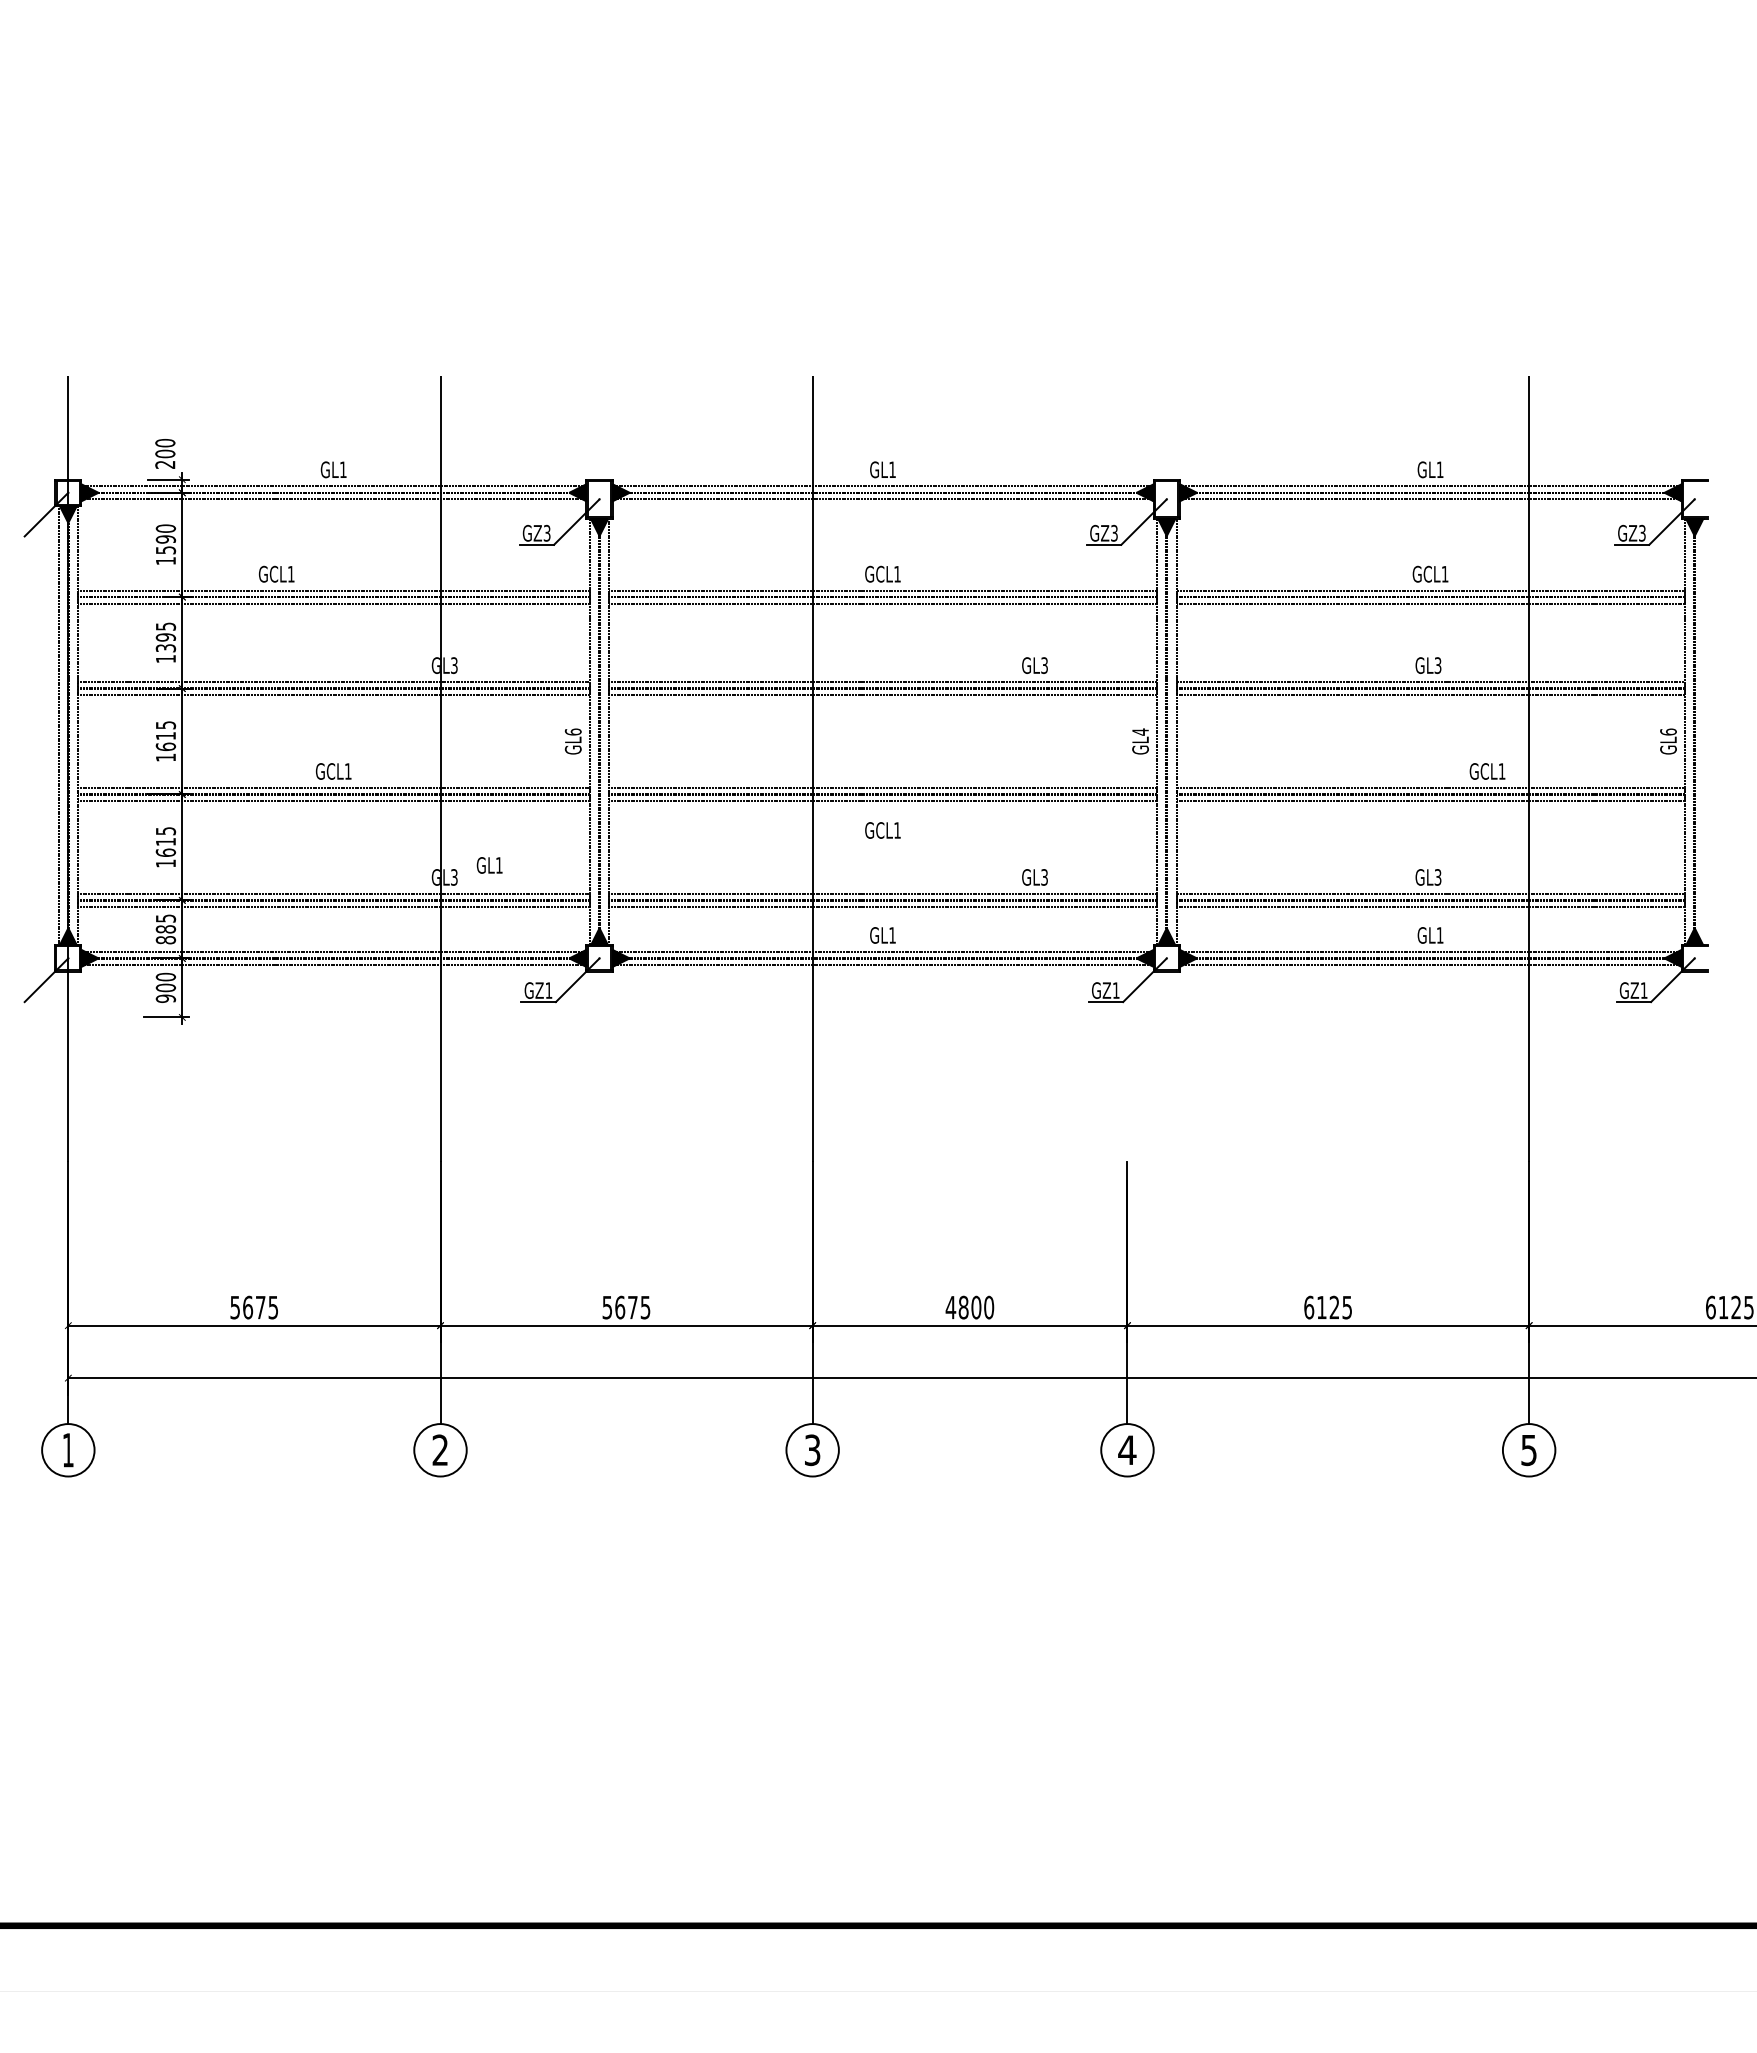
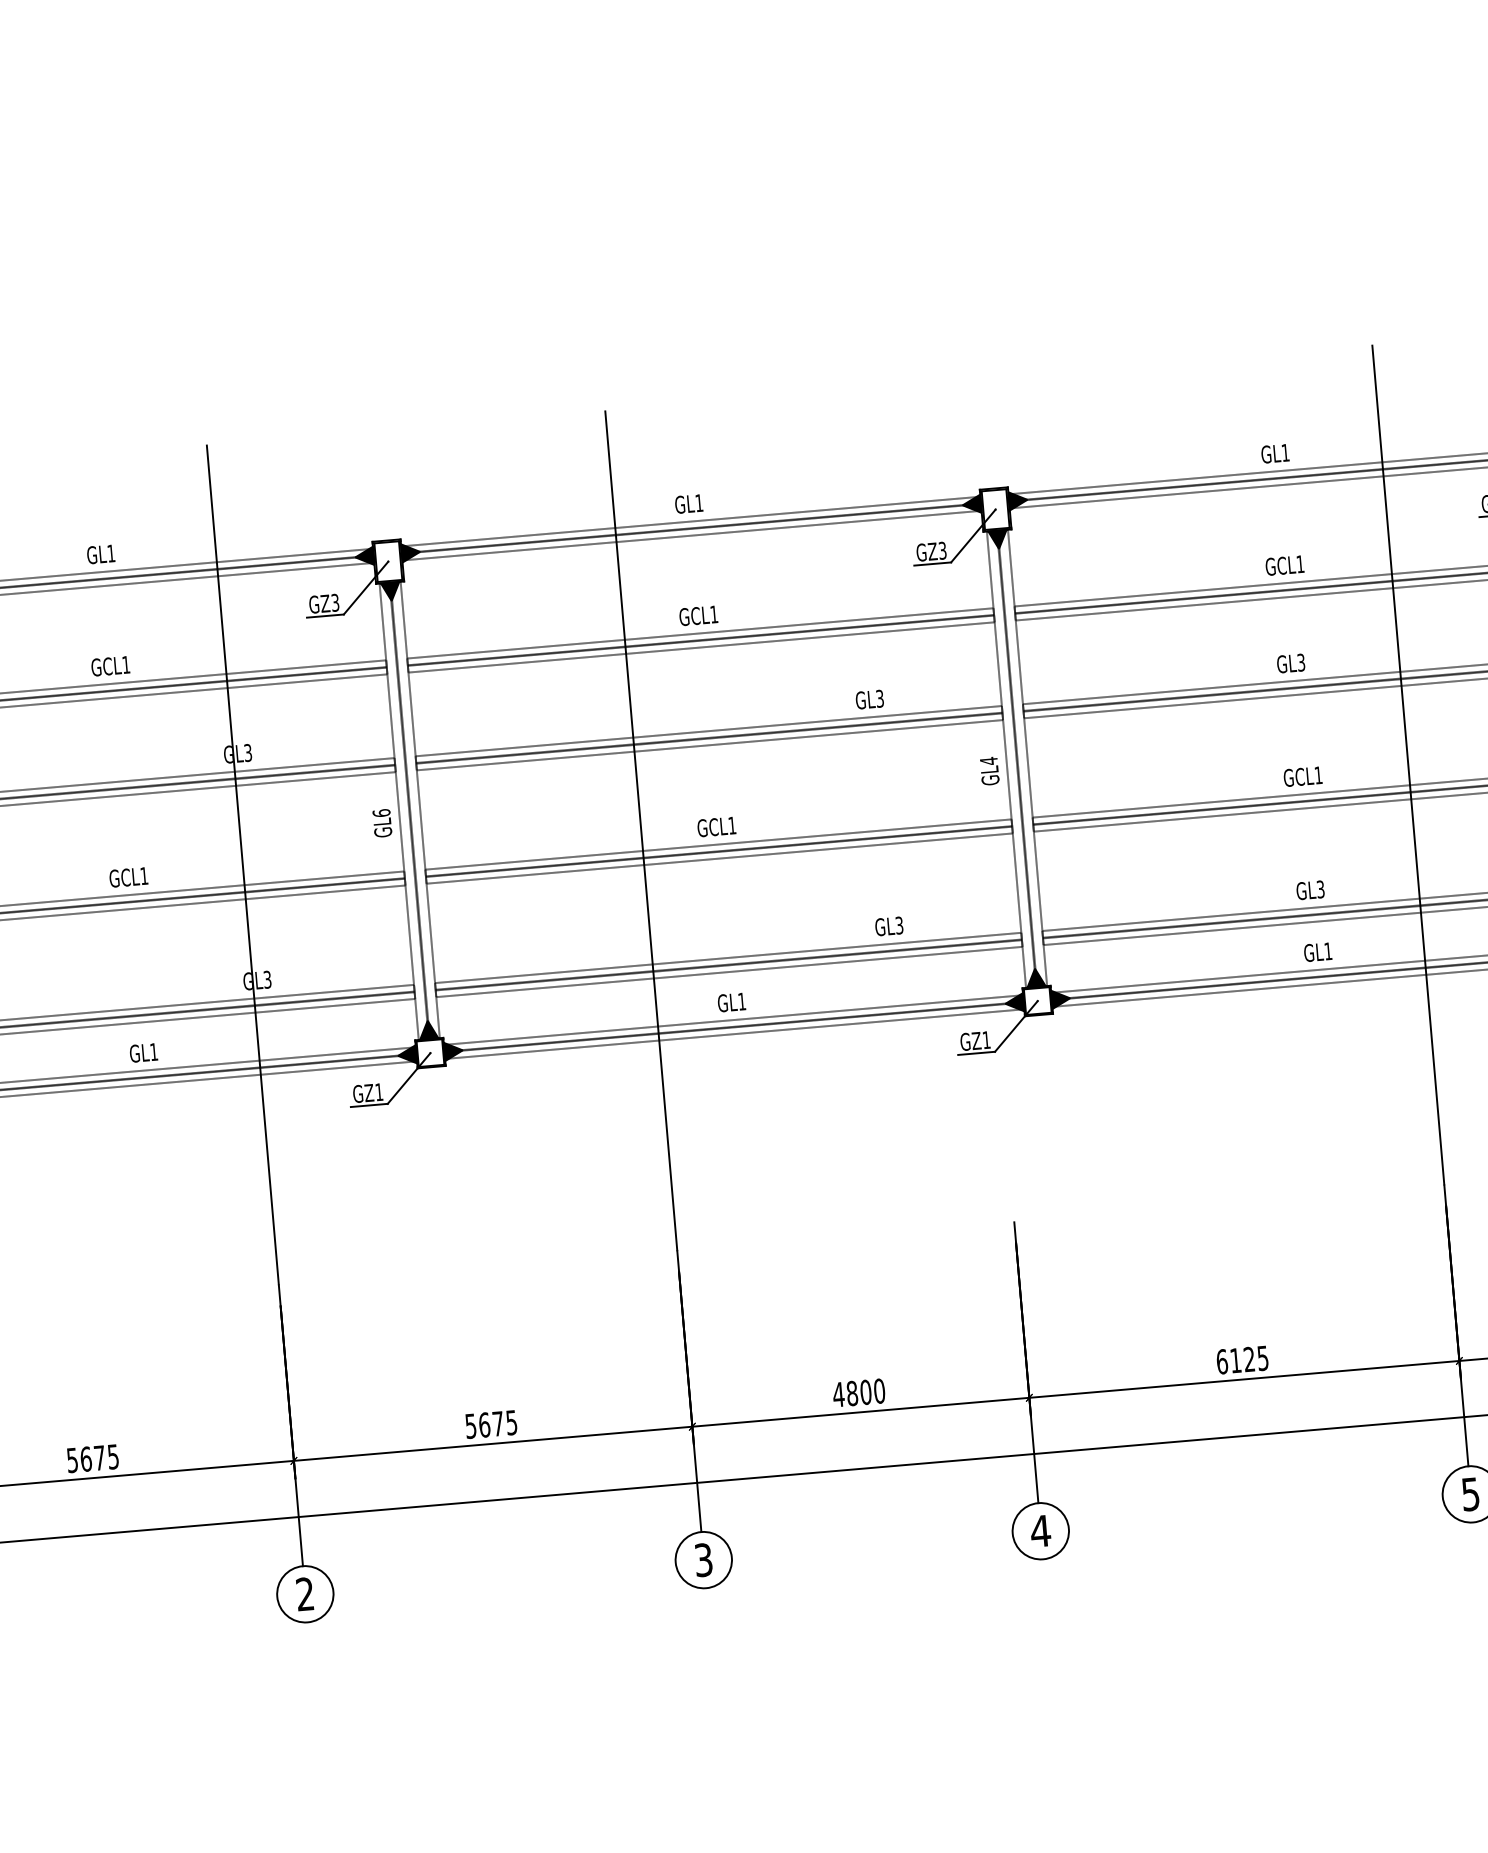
text: (276, 573) -> (110, 665), moved
text: (1487, 771) -> (1302, 776), moved
text: (882, 830) -> (716, 827), moved
text: (489, 865) -> (143, 1053), moved

